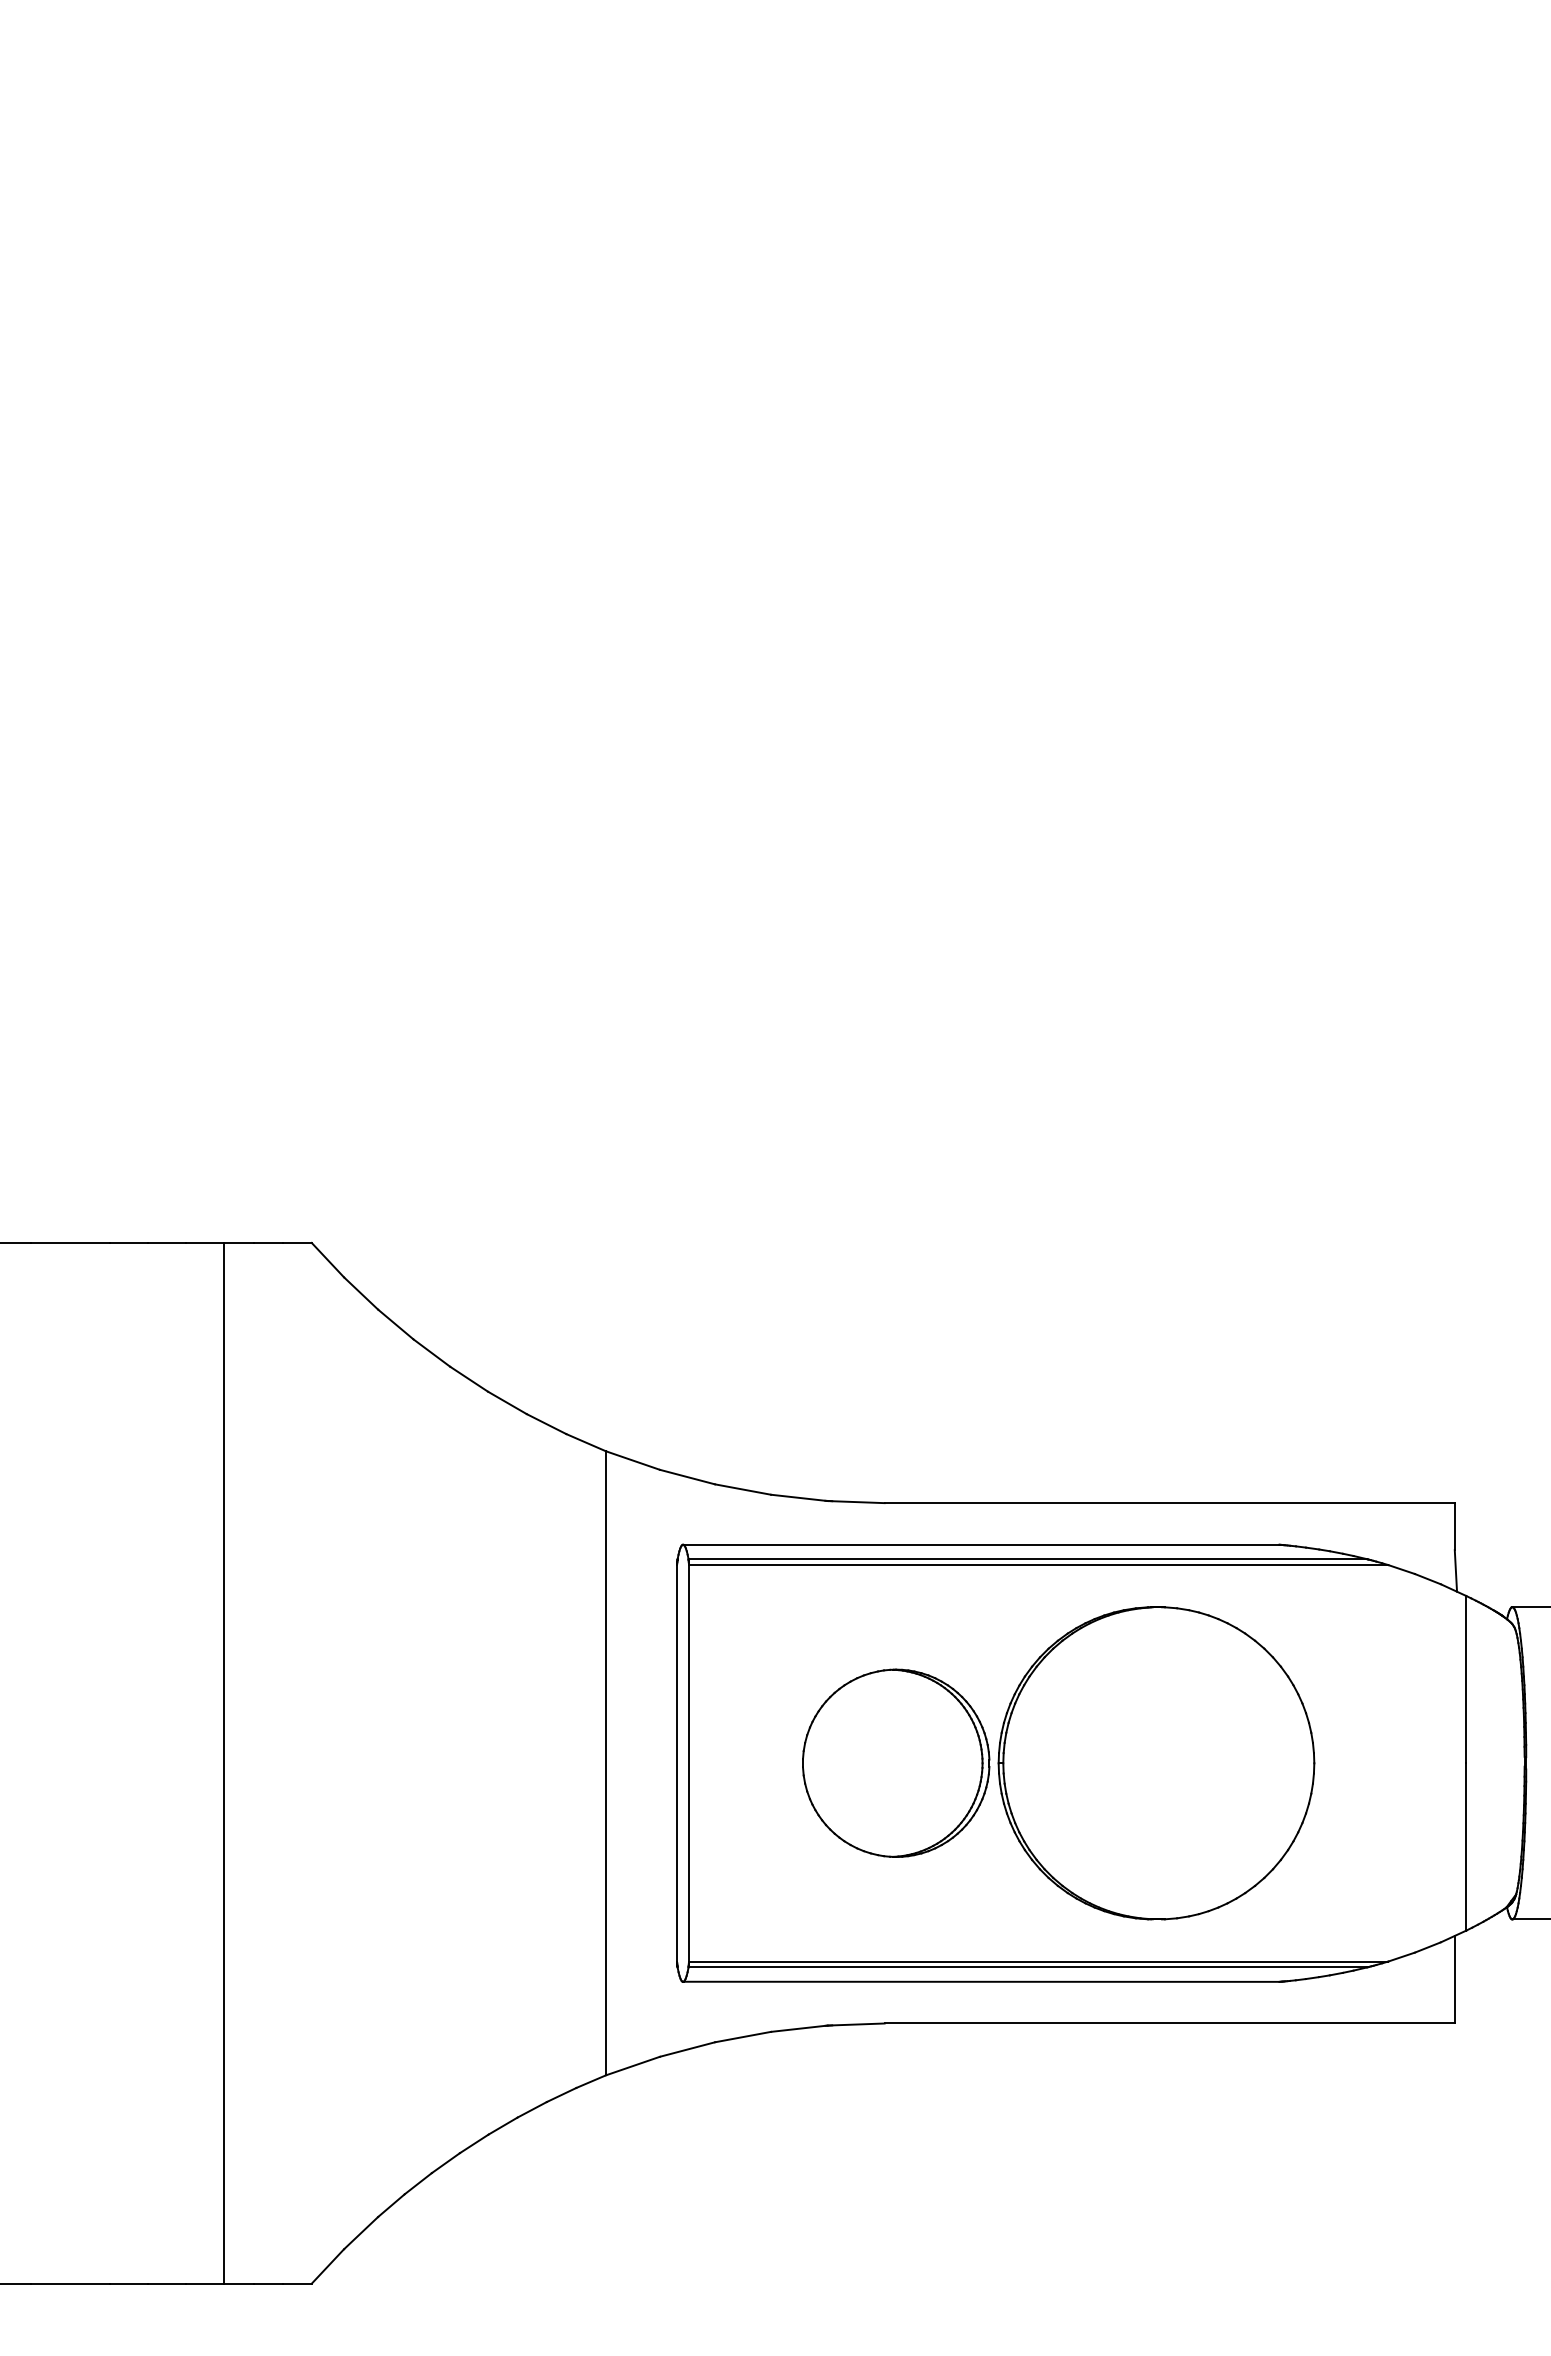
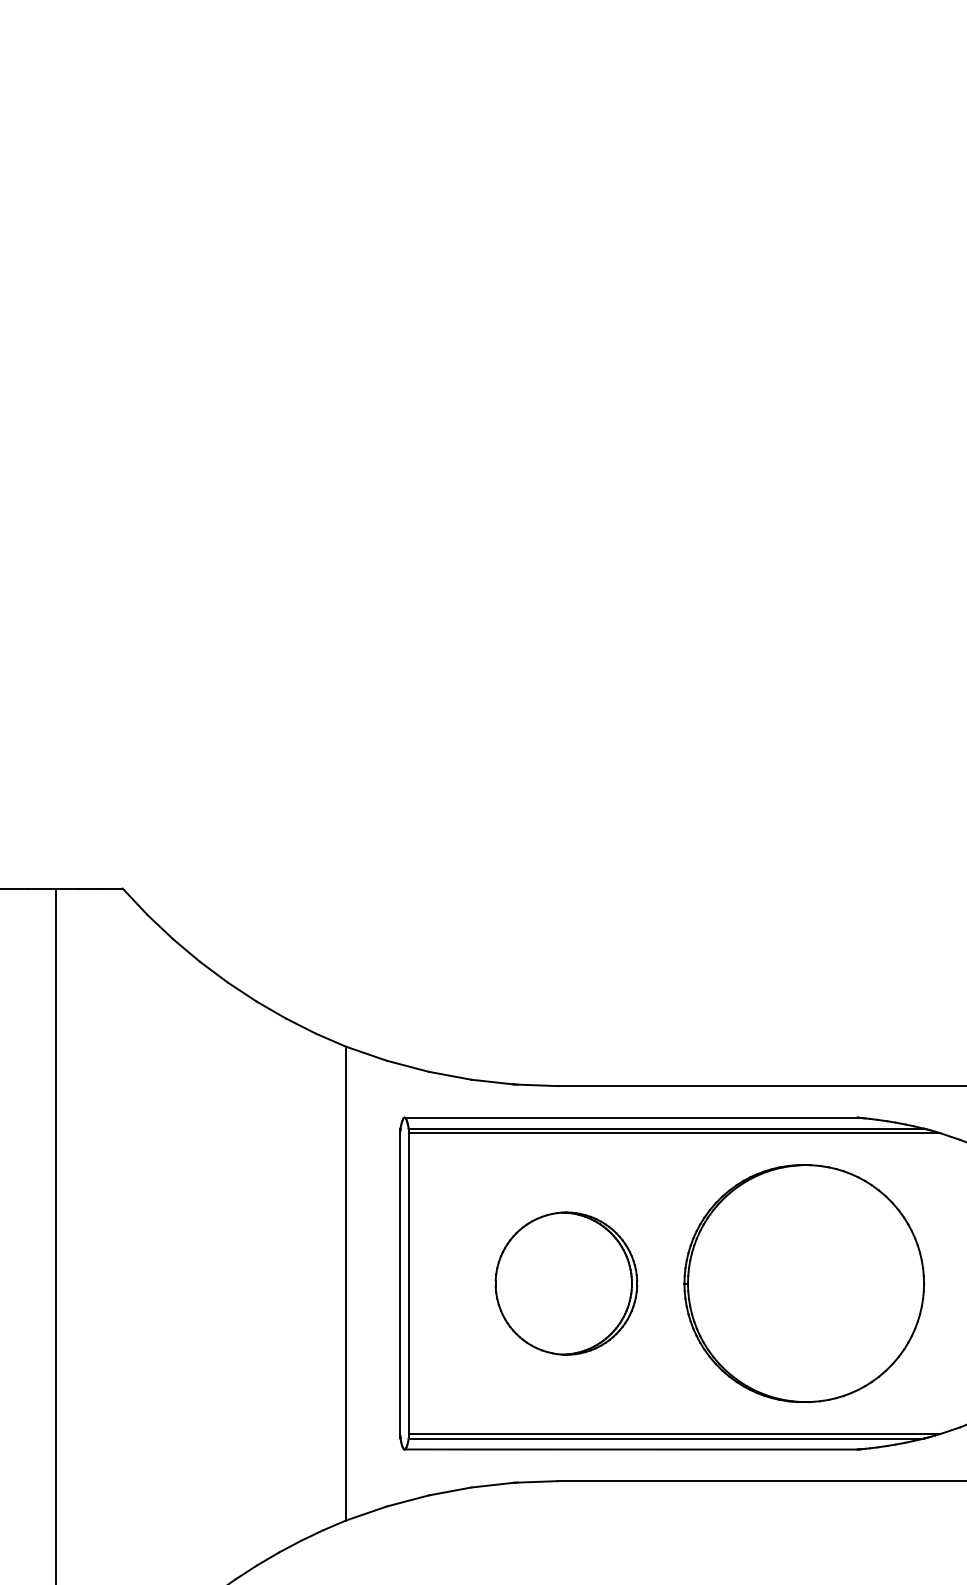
part: (1156, 1763) -> (804, 1283), moved

